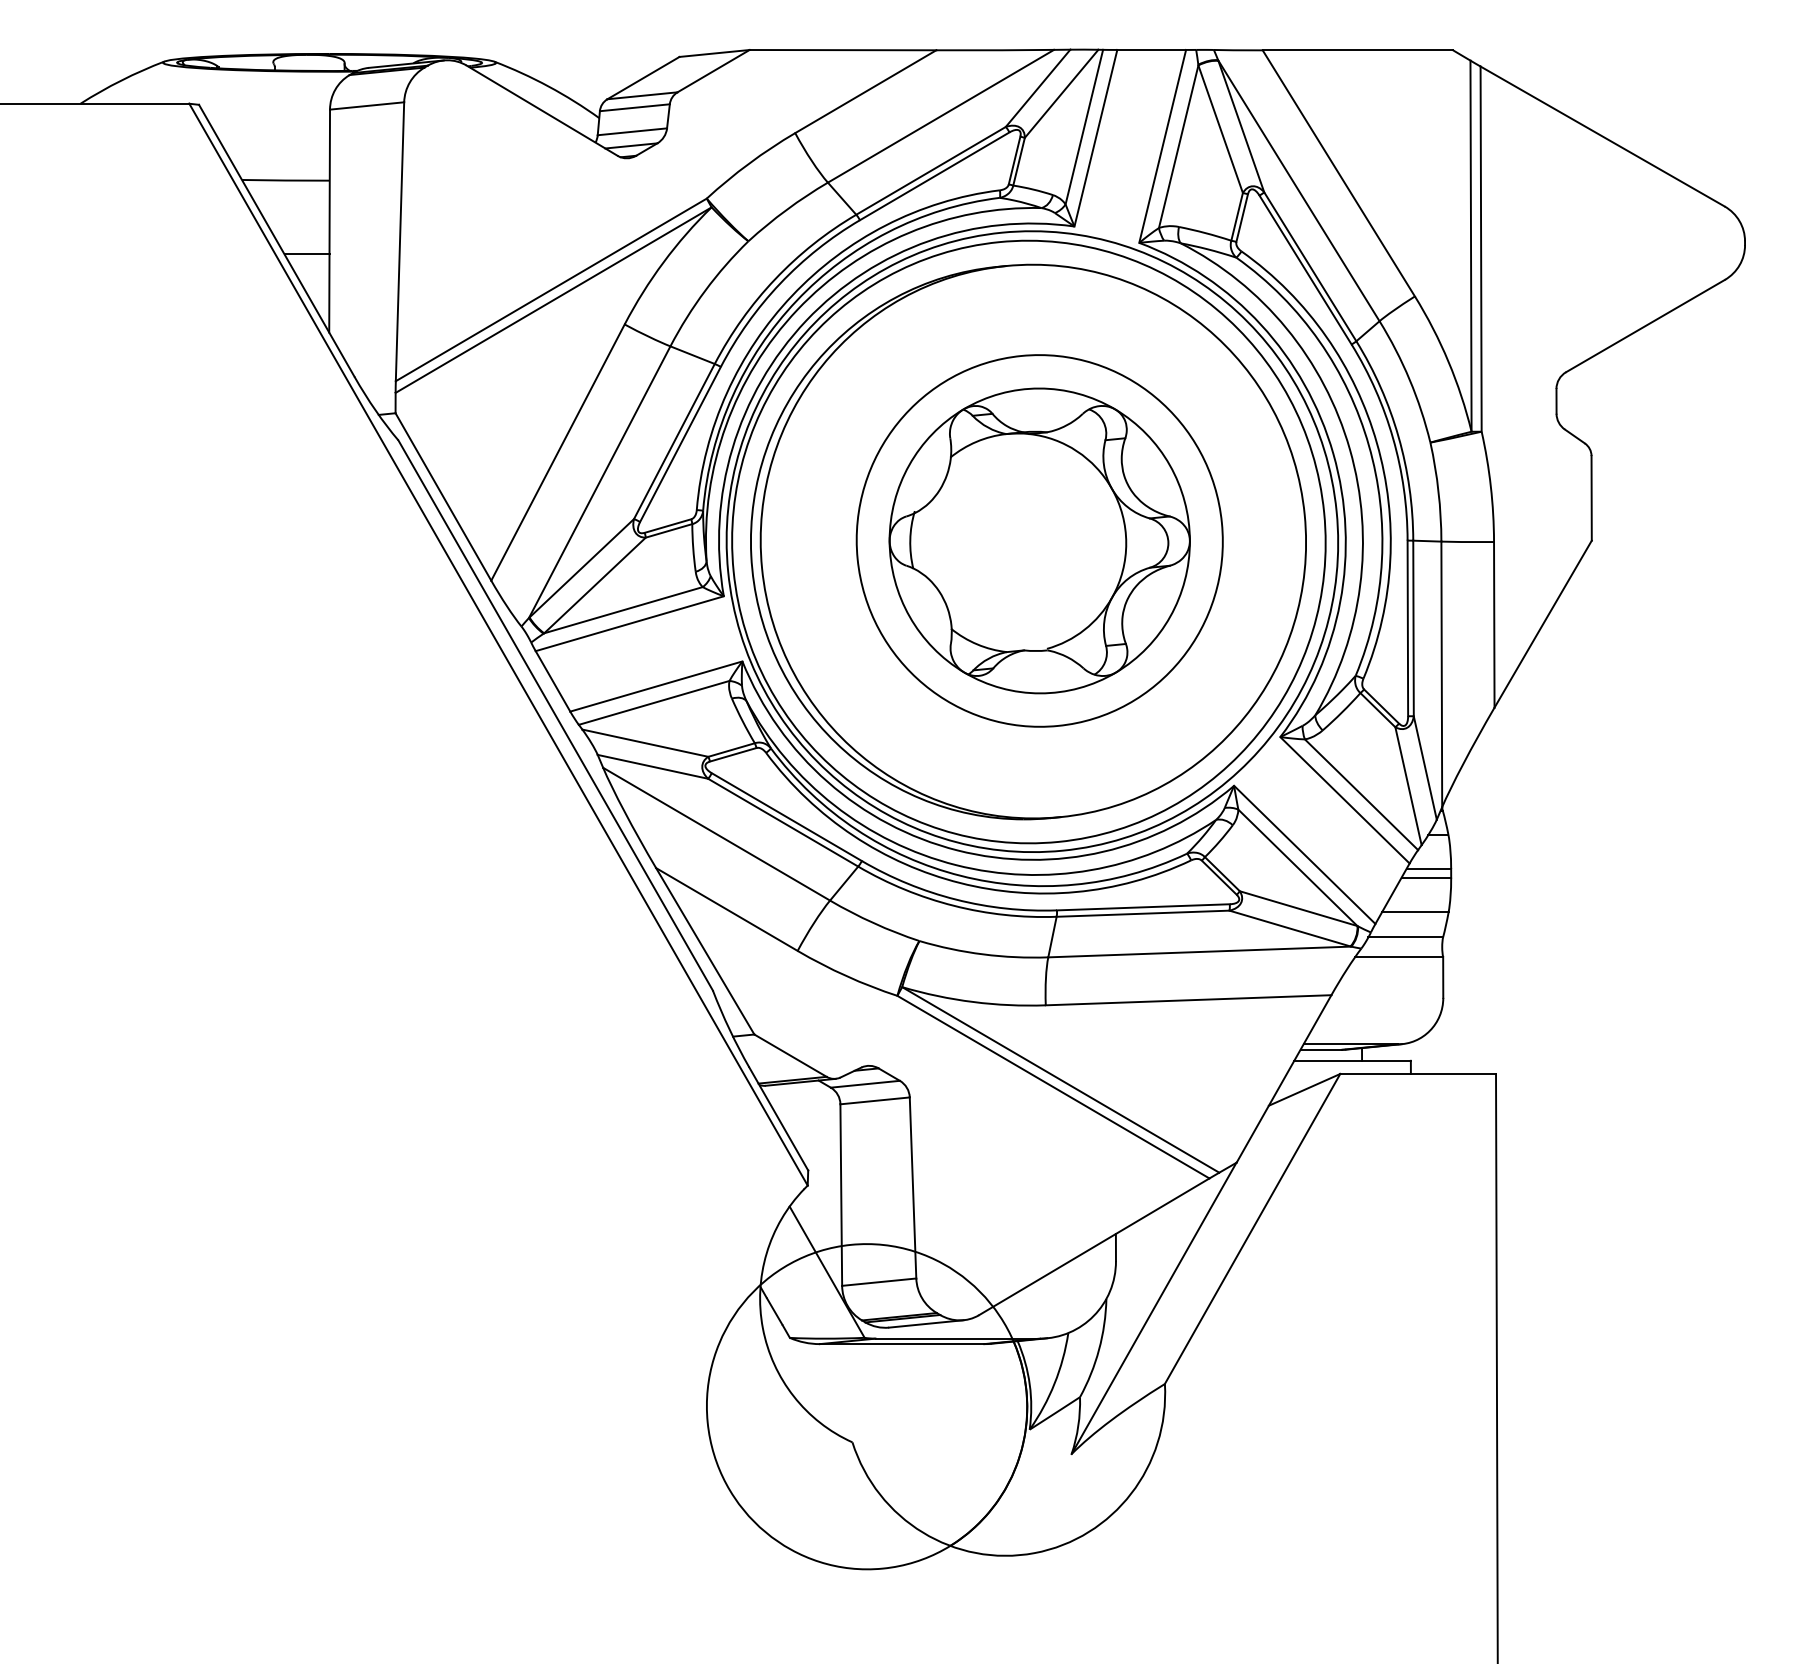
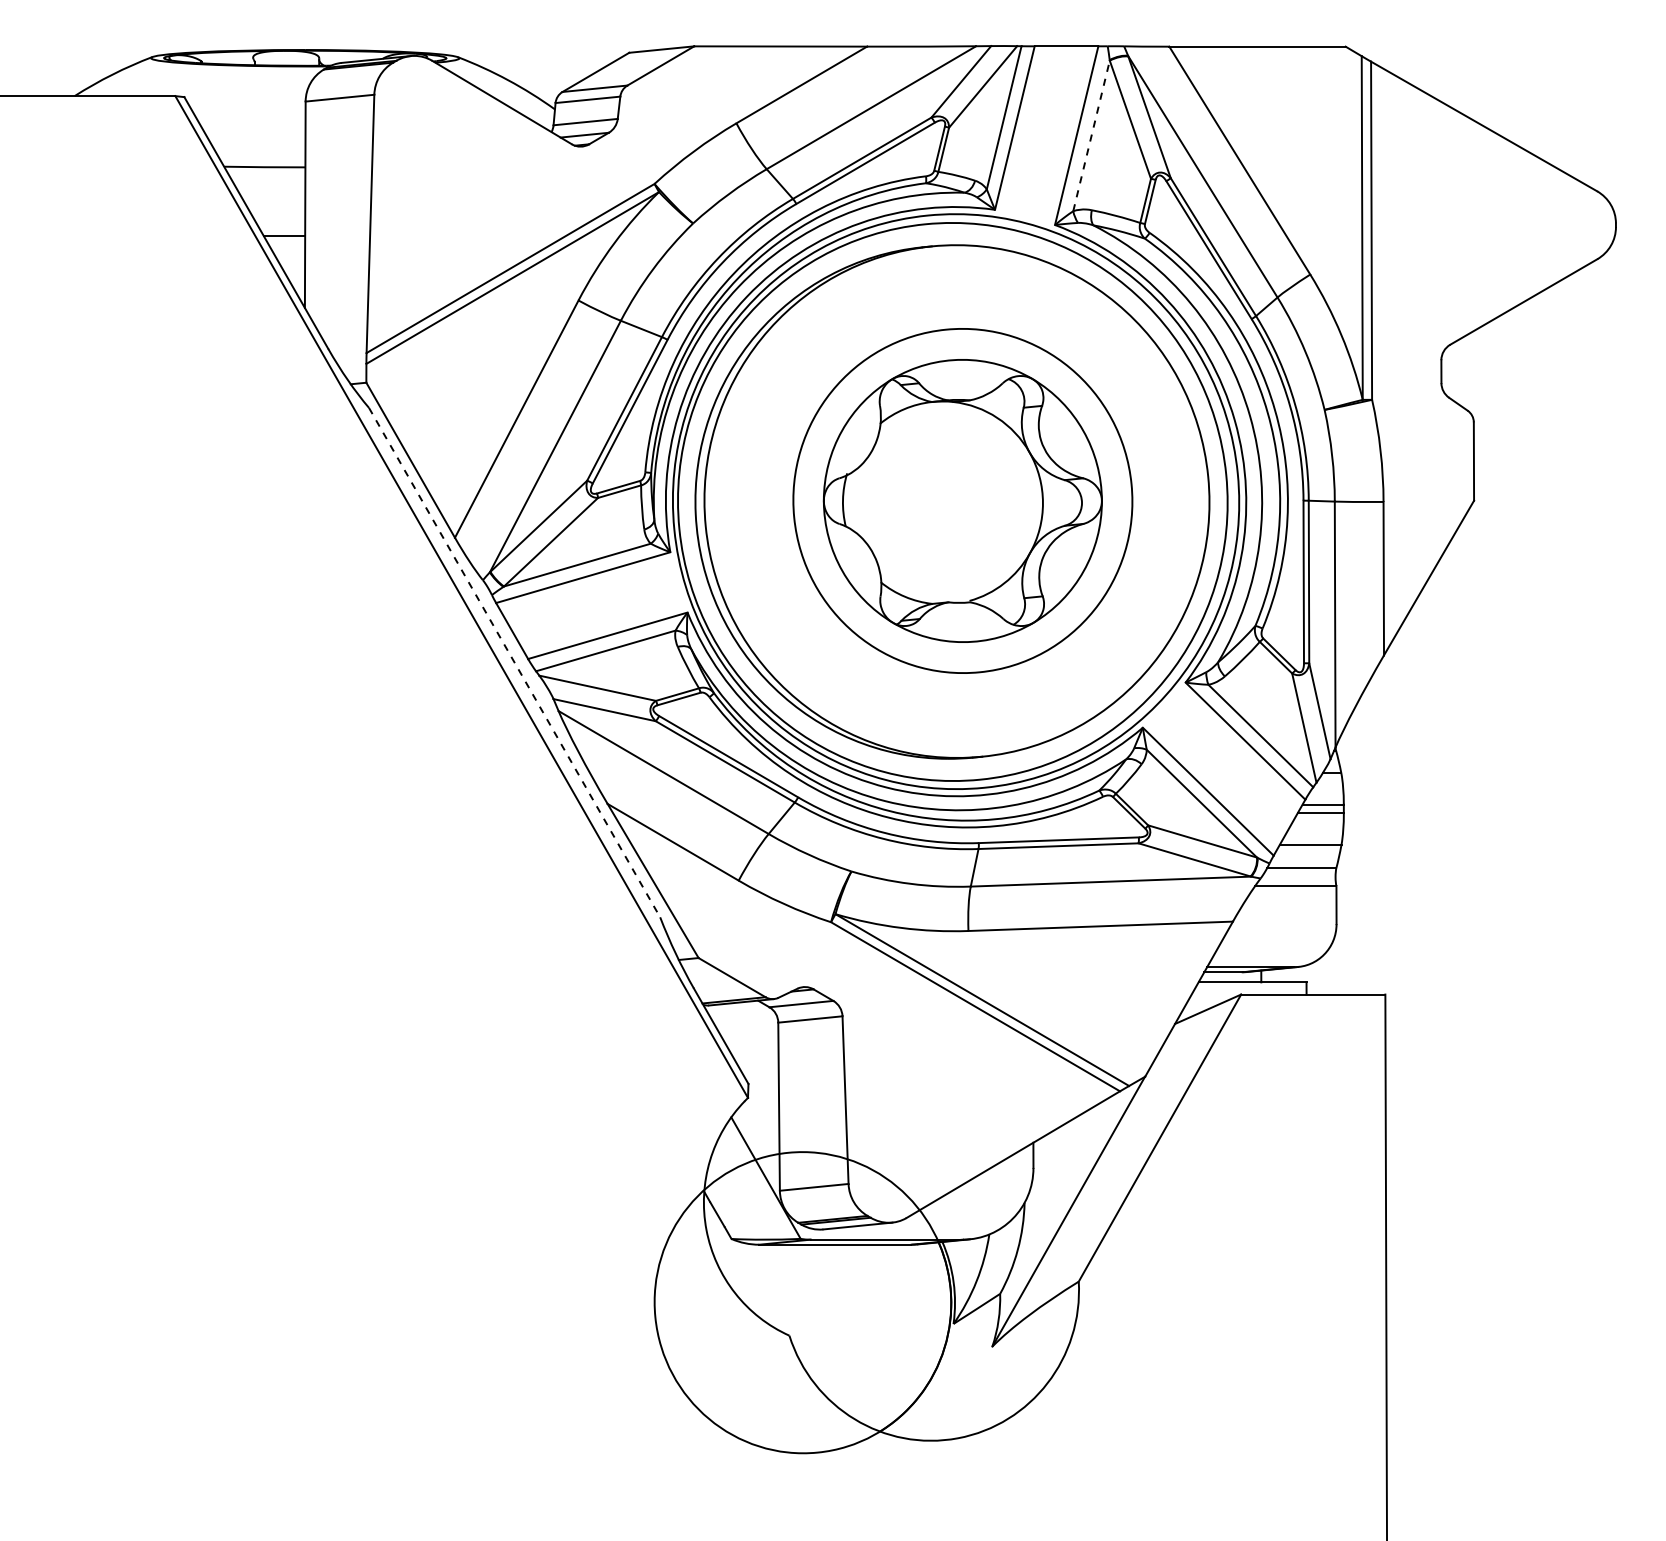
line: (1178, 146) -> (1091, 135), solid -> dashed
line: (555, 716) -> (514, 663), solid -> dashed

